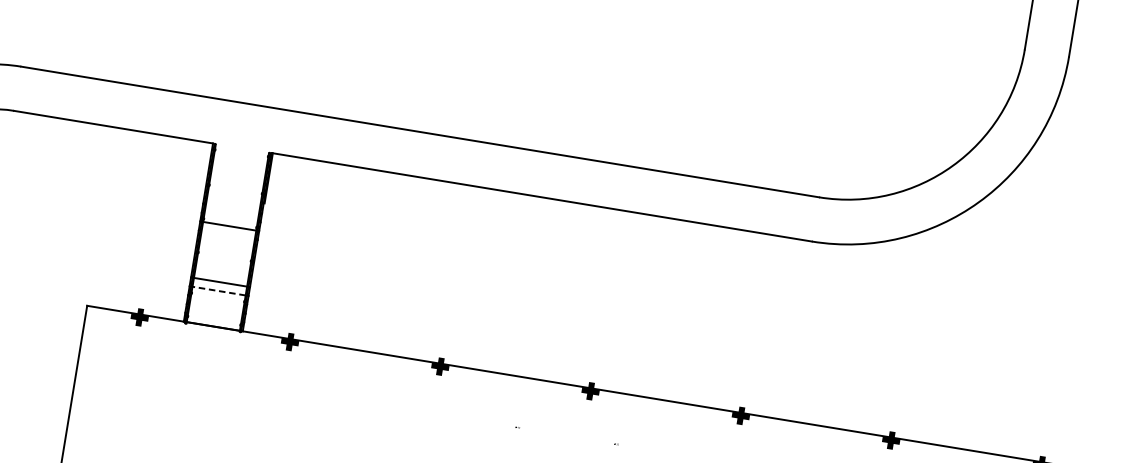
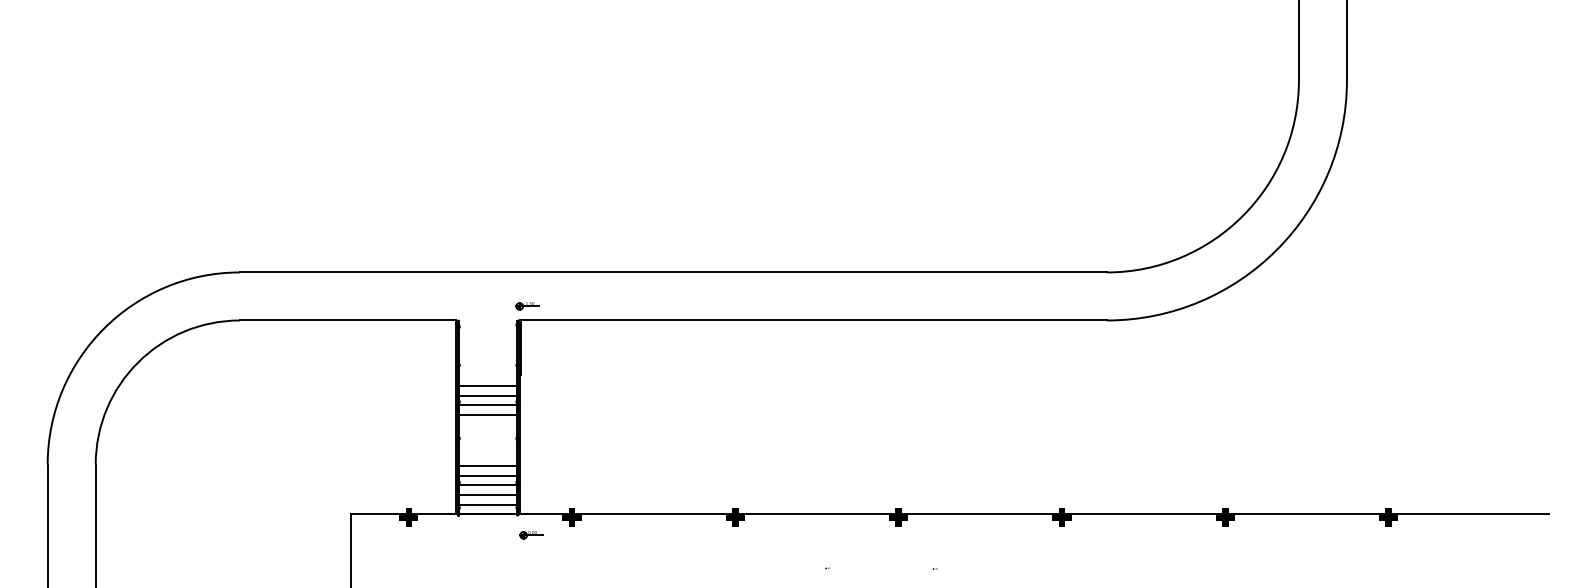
part: (280, 141) -> (527, 306), added
line: (232, 209) -> (488, 386), added
line: (231, 217) -> (488, 395), added
line: (228, 234) -> (488, 414), added
line: (219, 290) -> (488, 475), dashed -> solid
line: (217, 300) -> (488, 485), added
line: (216, 308) -> (488, 494), added
line: (215, 317) -> (488, 504), added
part: (250, 352) -> (531, 535), added

